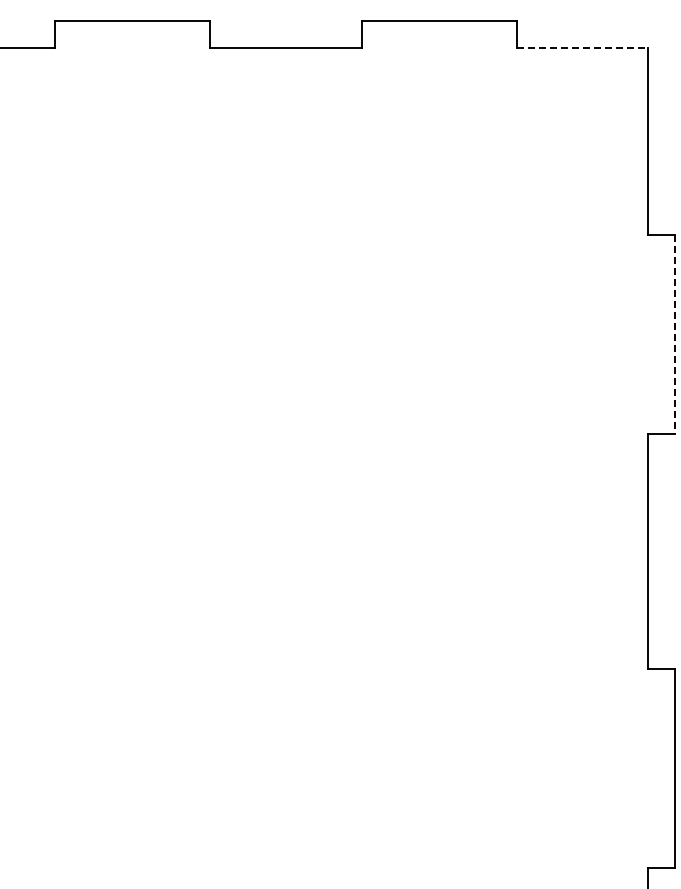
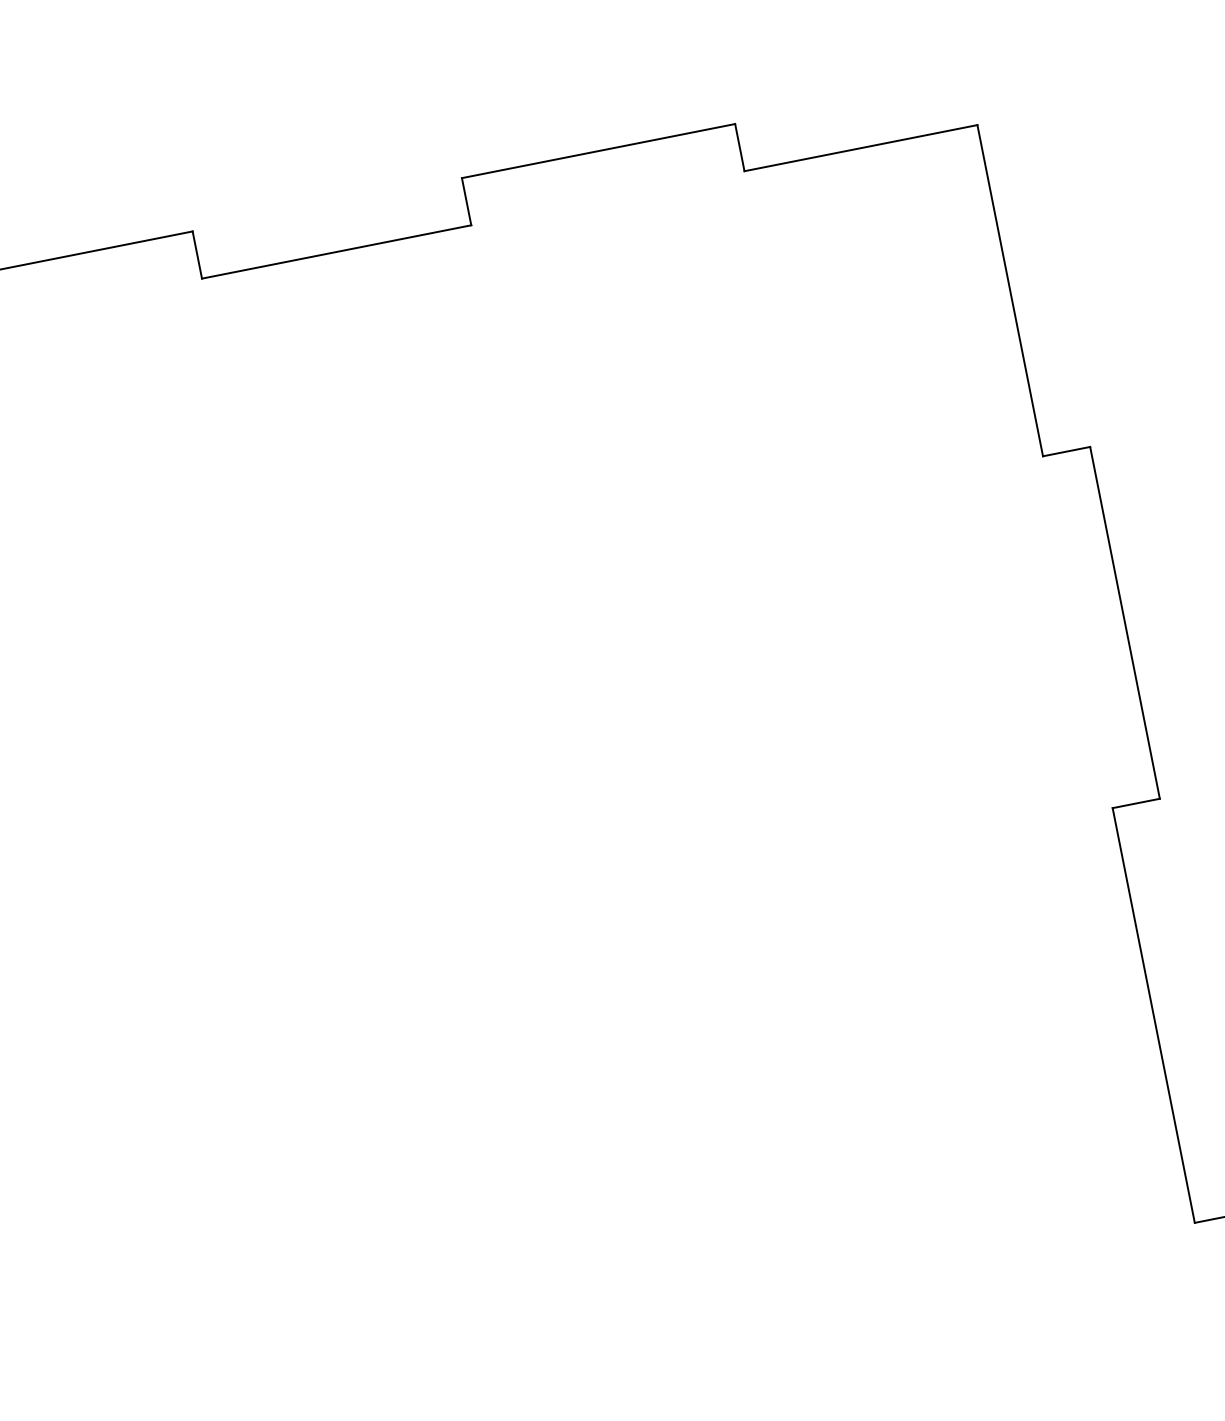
line: (582, 48) -> (861, 148), dashed -> solid
line: (675, 334) -> (1125, 621), dashed -> solid

